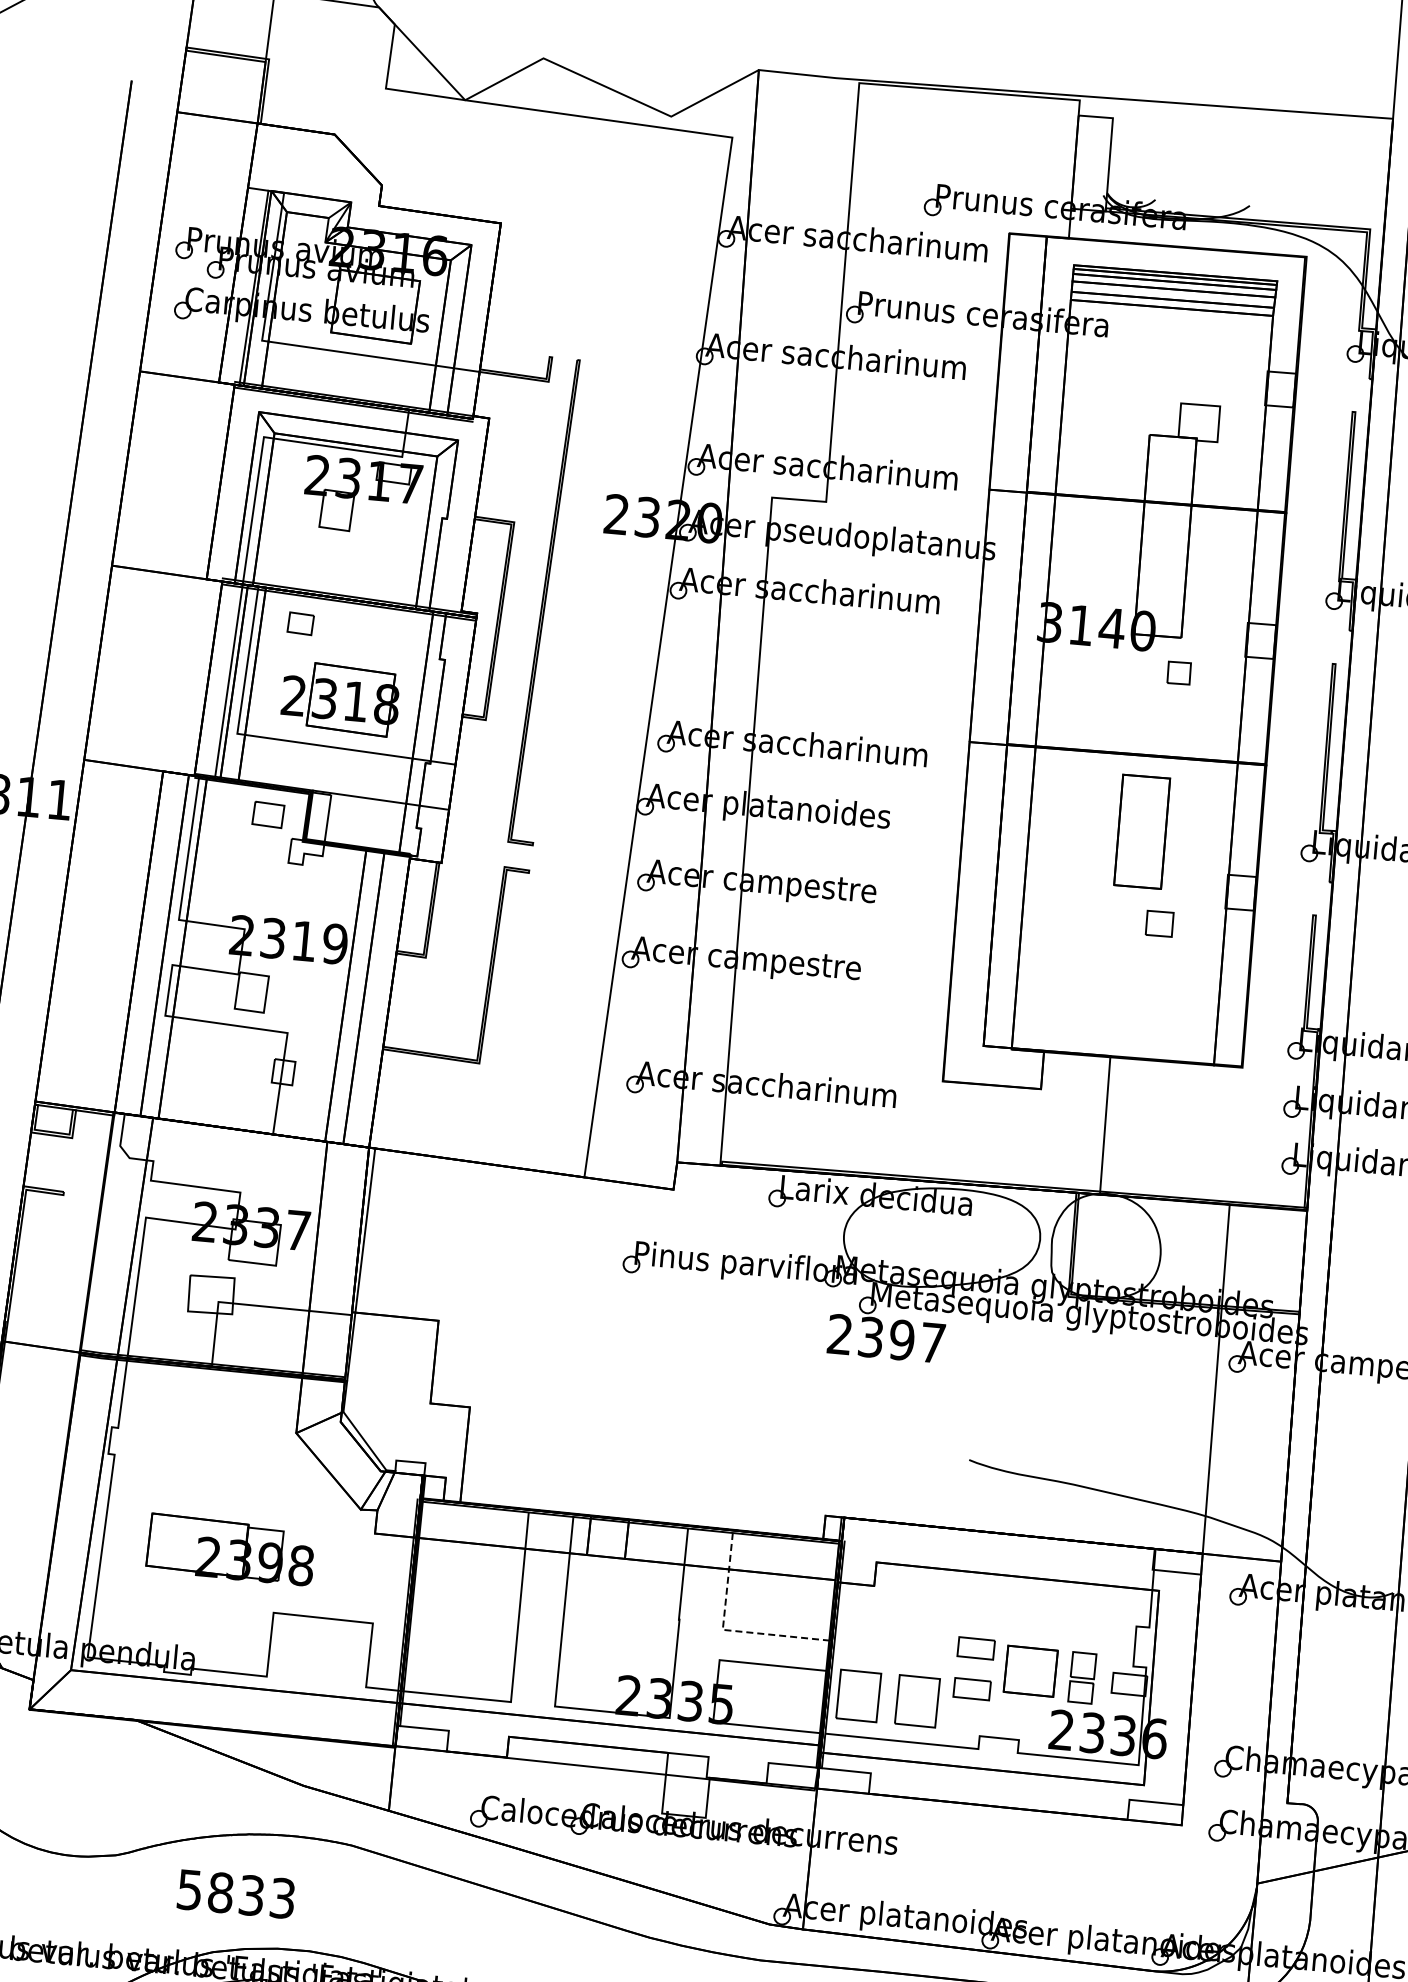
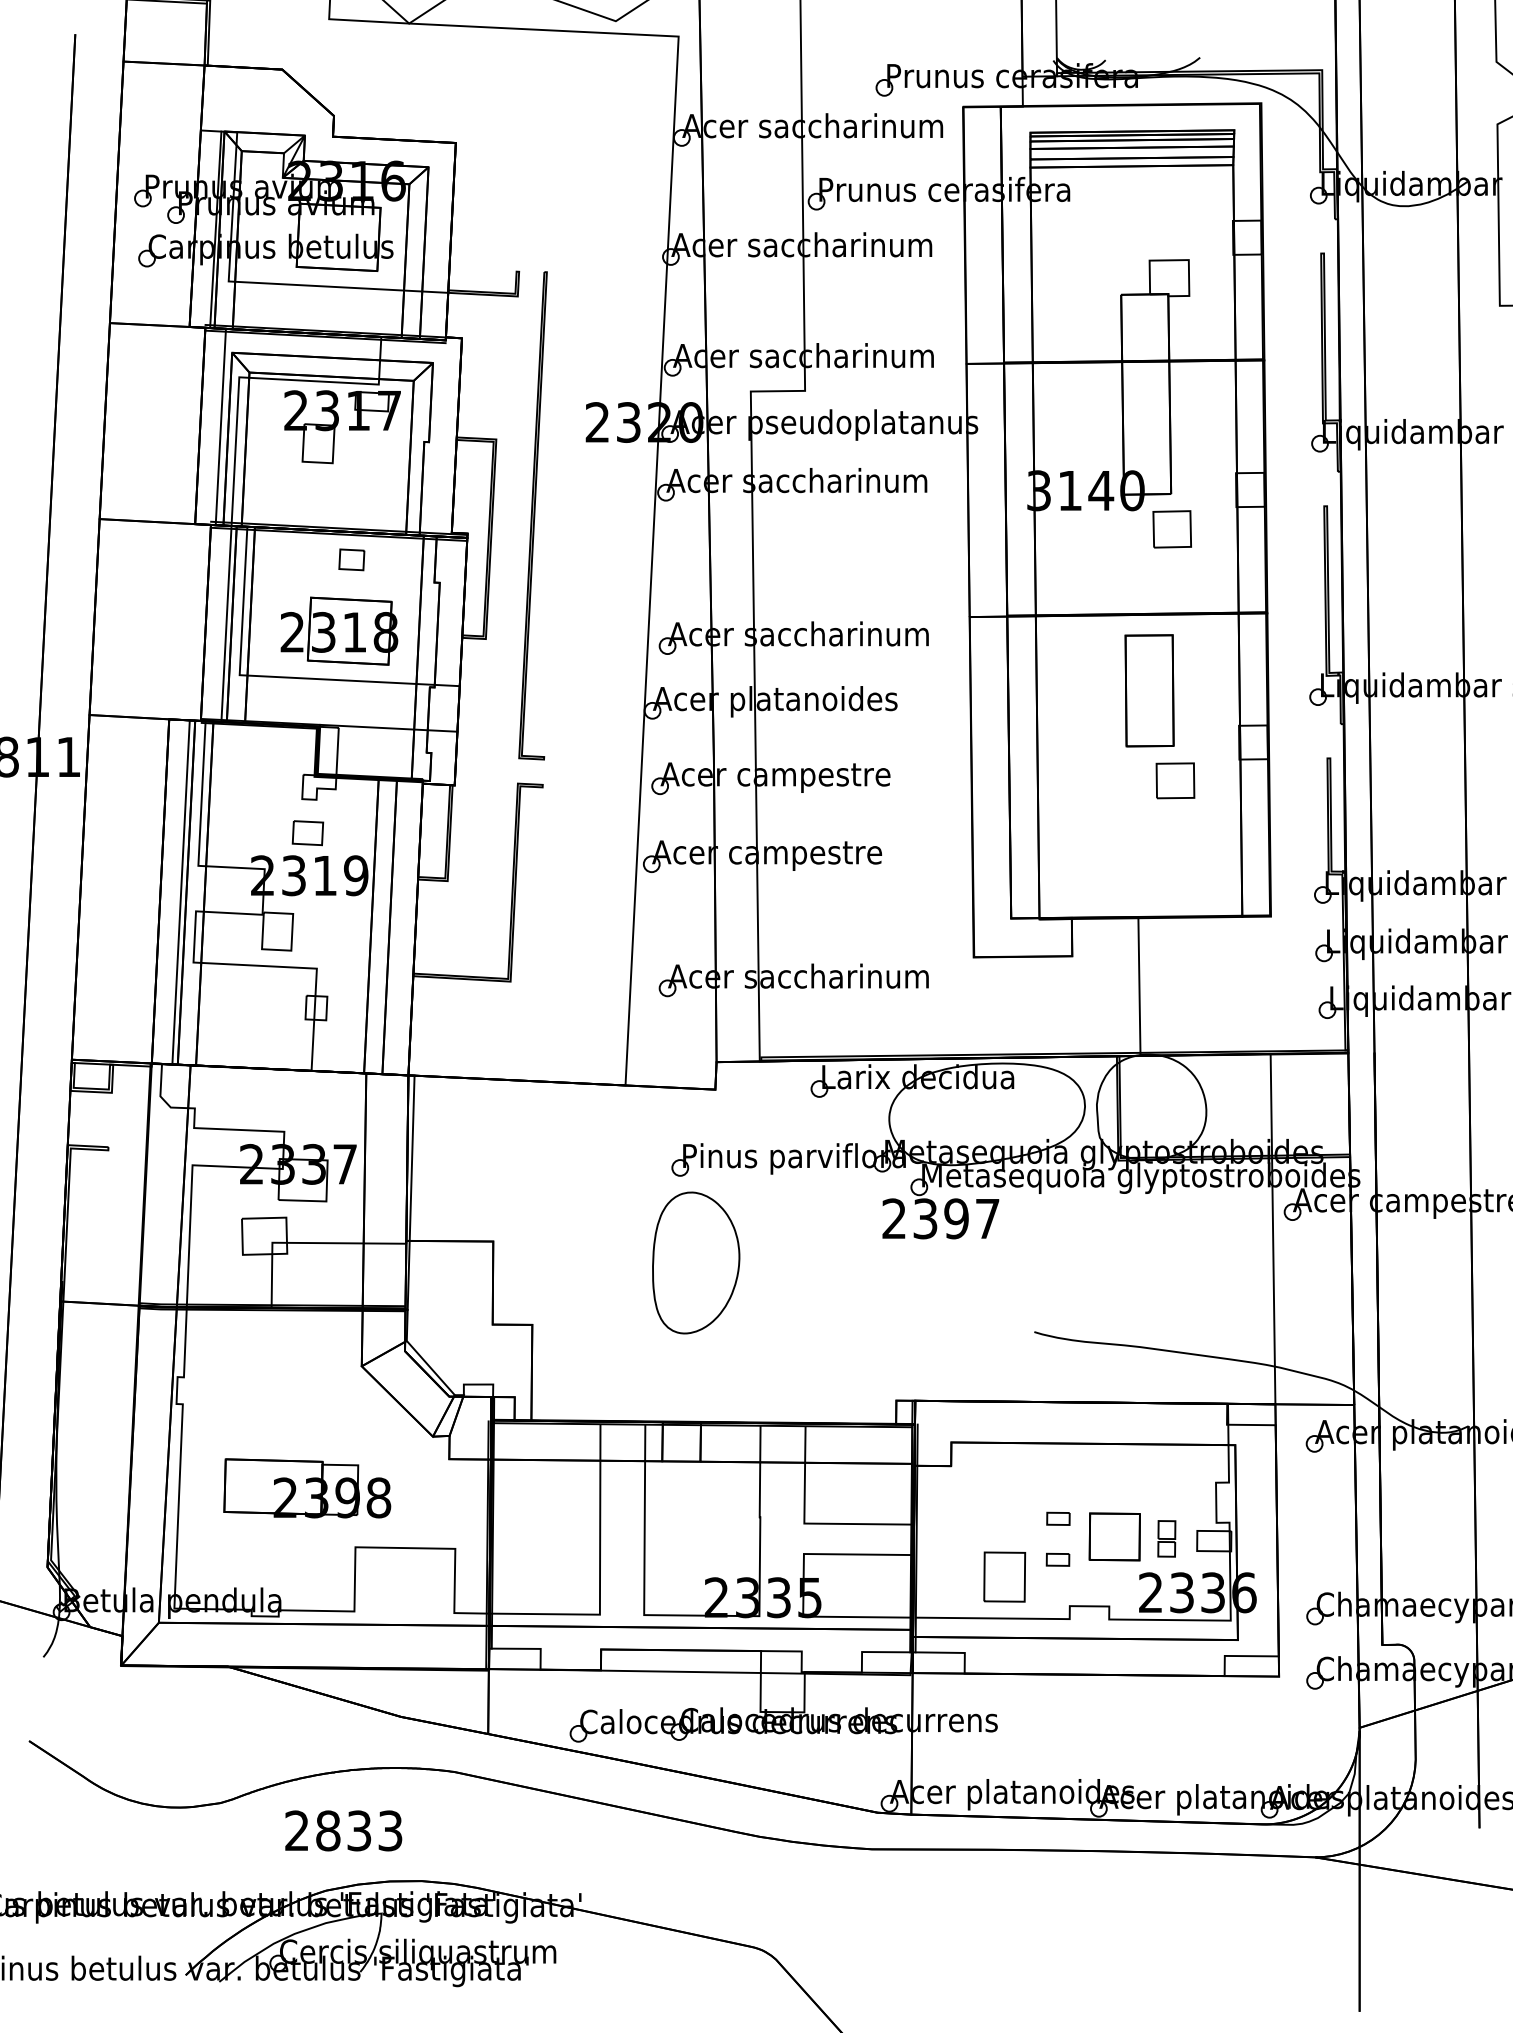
line: (240, 484) -> (220, 426), added
part: (300, 623) -> (351, 559), moved
part: (1178, 673) -> (1171, 529), size x1.67
part: (267, 815) -> (307, 833), moved
part: (1159, 923) -> (1175, 780), size x1.43
line: (158, 944) -> (180, 892), added
part: (639, 1360) -> (696, 1262), added
line: (727, 1630) -> (809, 1523), dashed -> solid
part: (976, 1647) -> (1058, 1518), size x0.62
part: (1082, 1677) -> (1166, 1538), size x0.71
part: (971, 1688) -> (1057, 1559), size x0.62
part: (858, 1695) -> (945, 1576), removed
text: (189, 1889) -> (296, 1830), 5833 -> 2833

